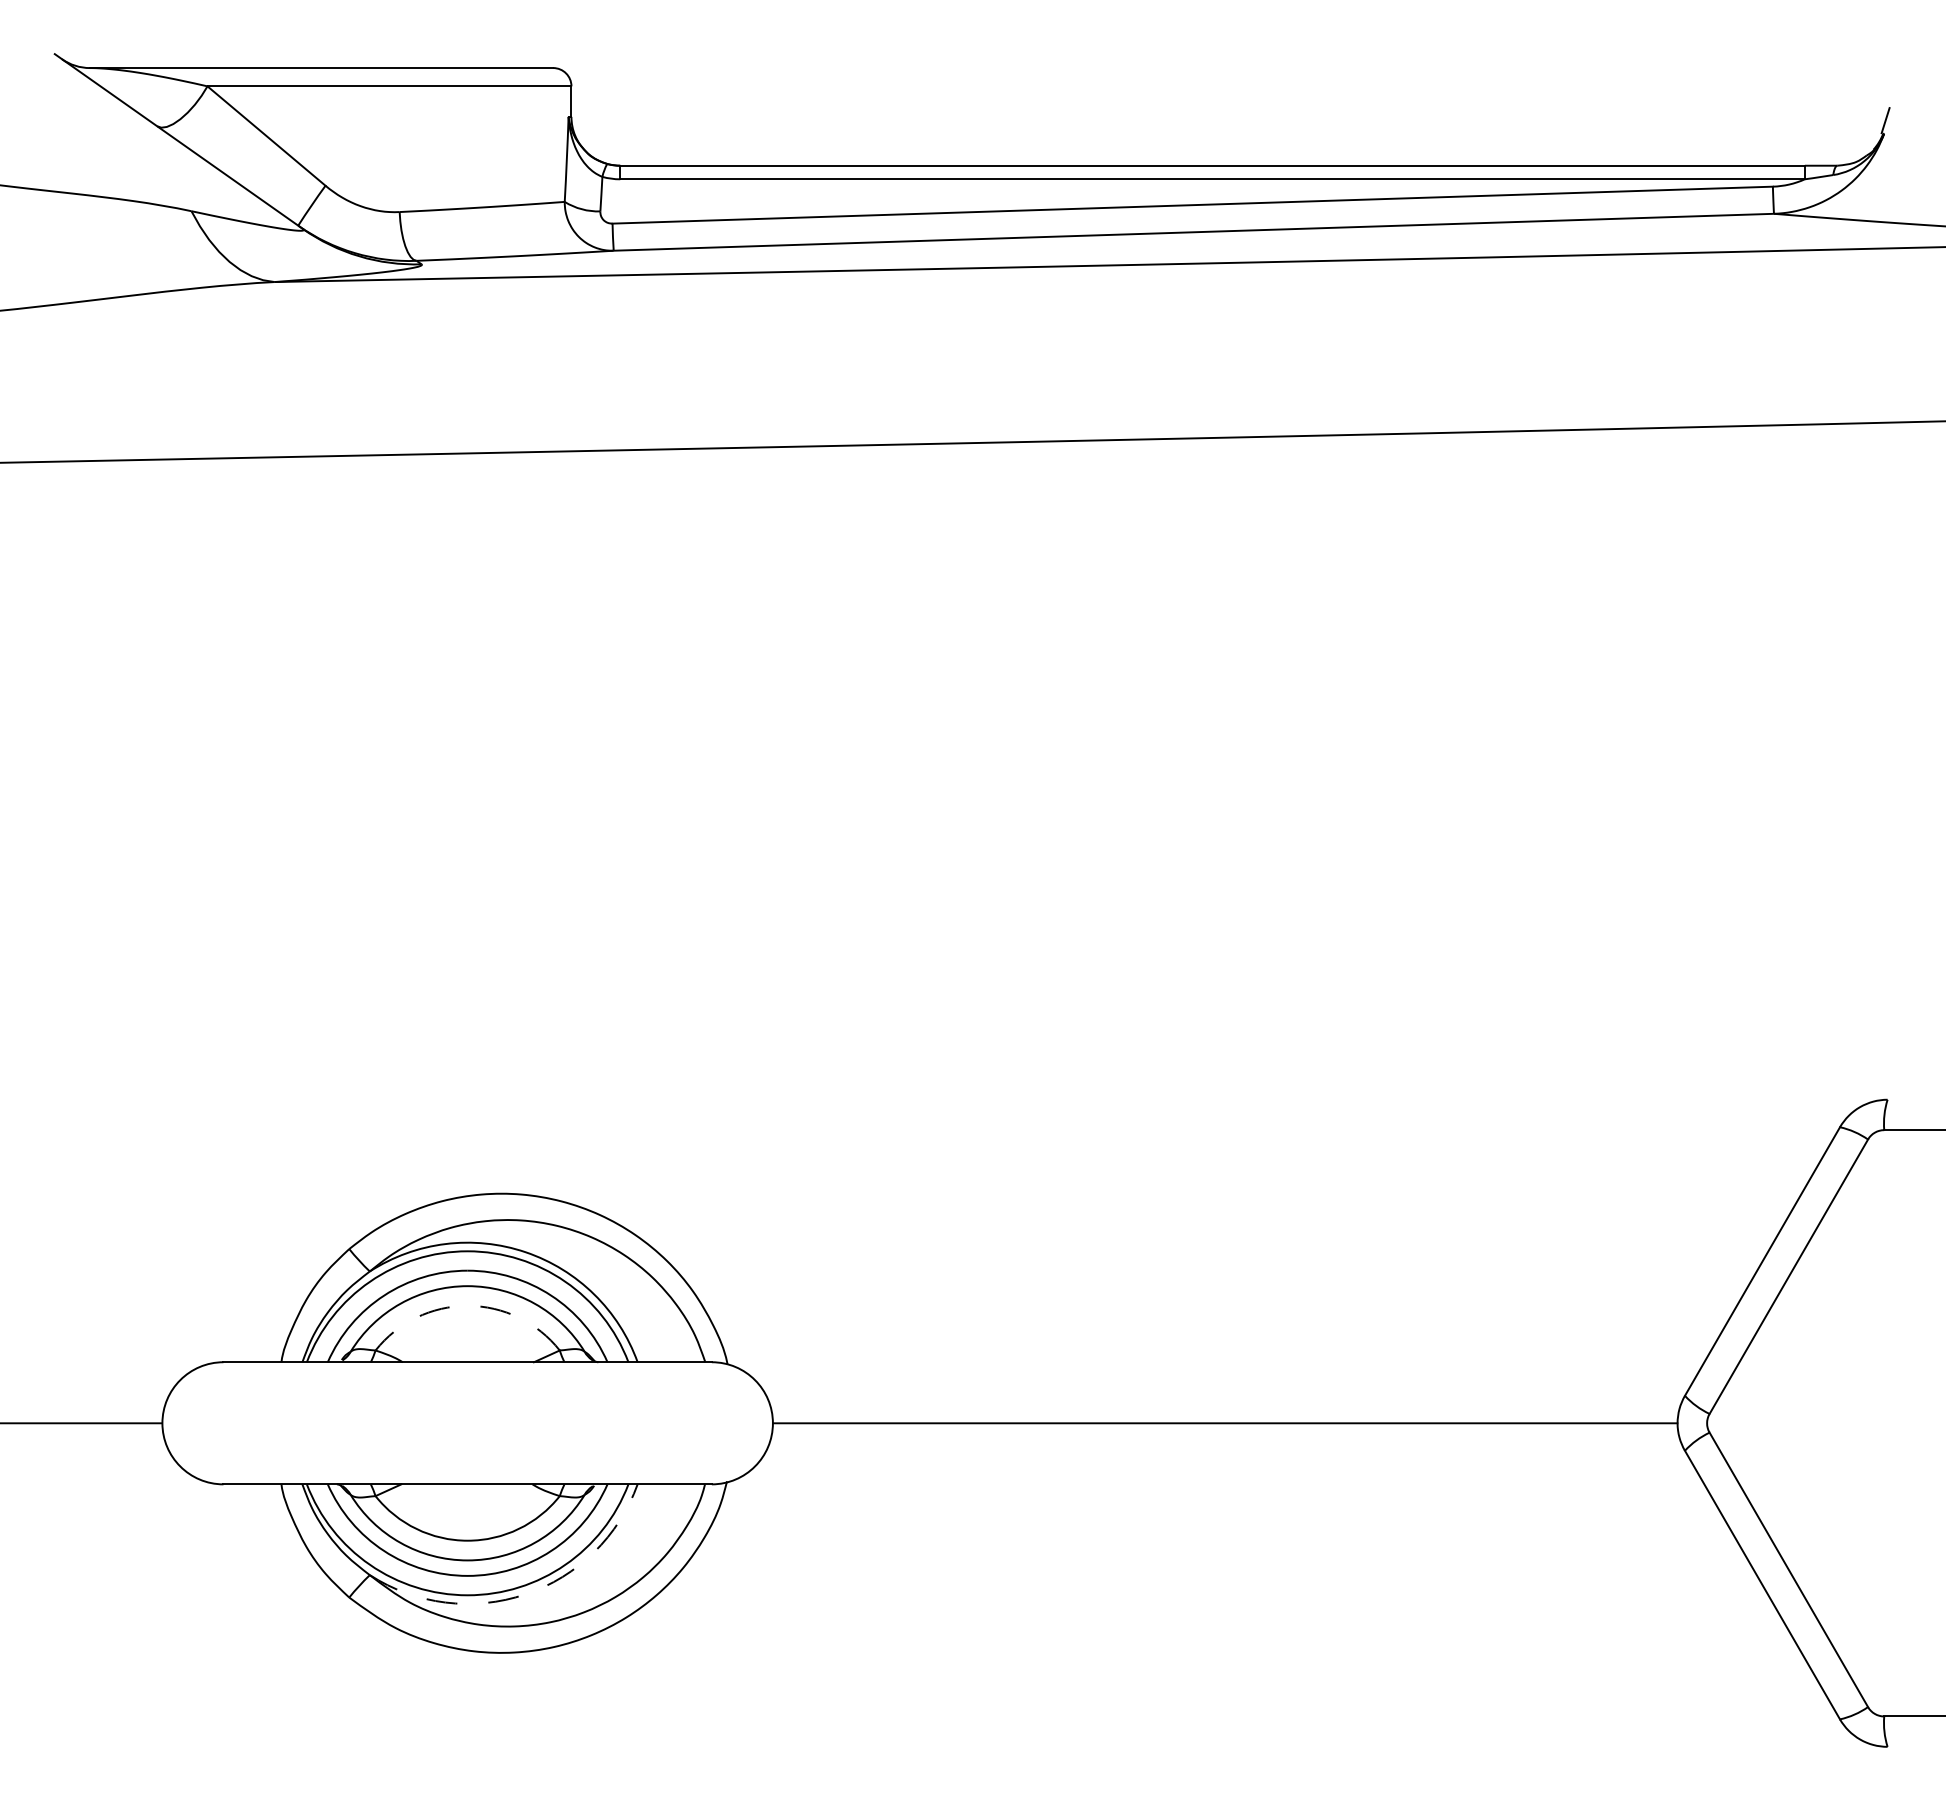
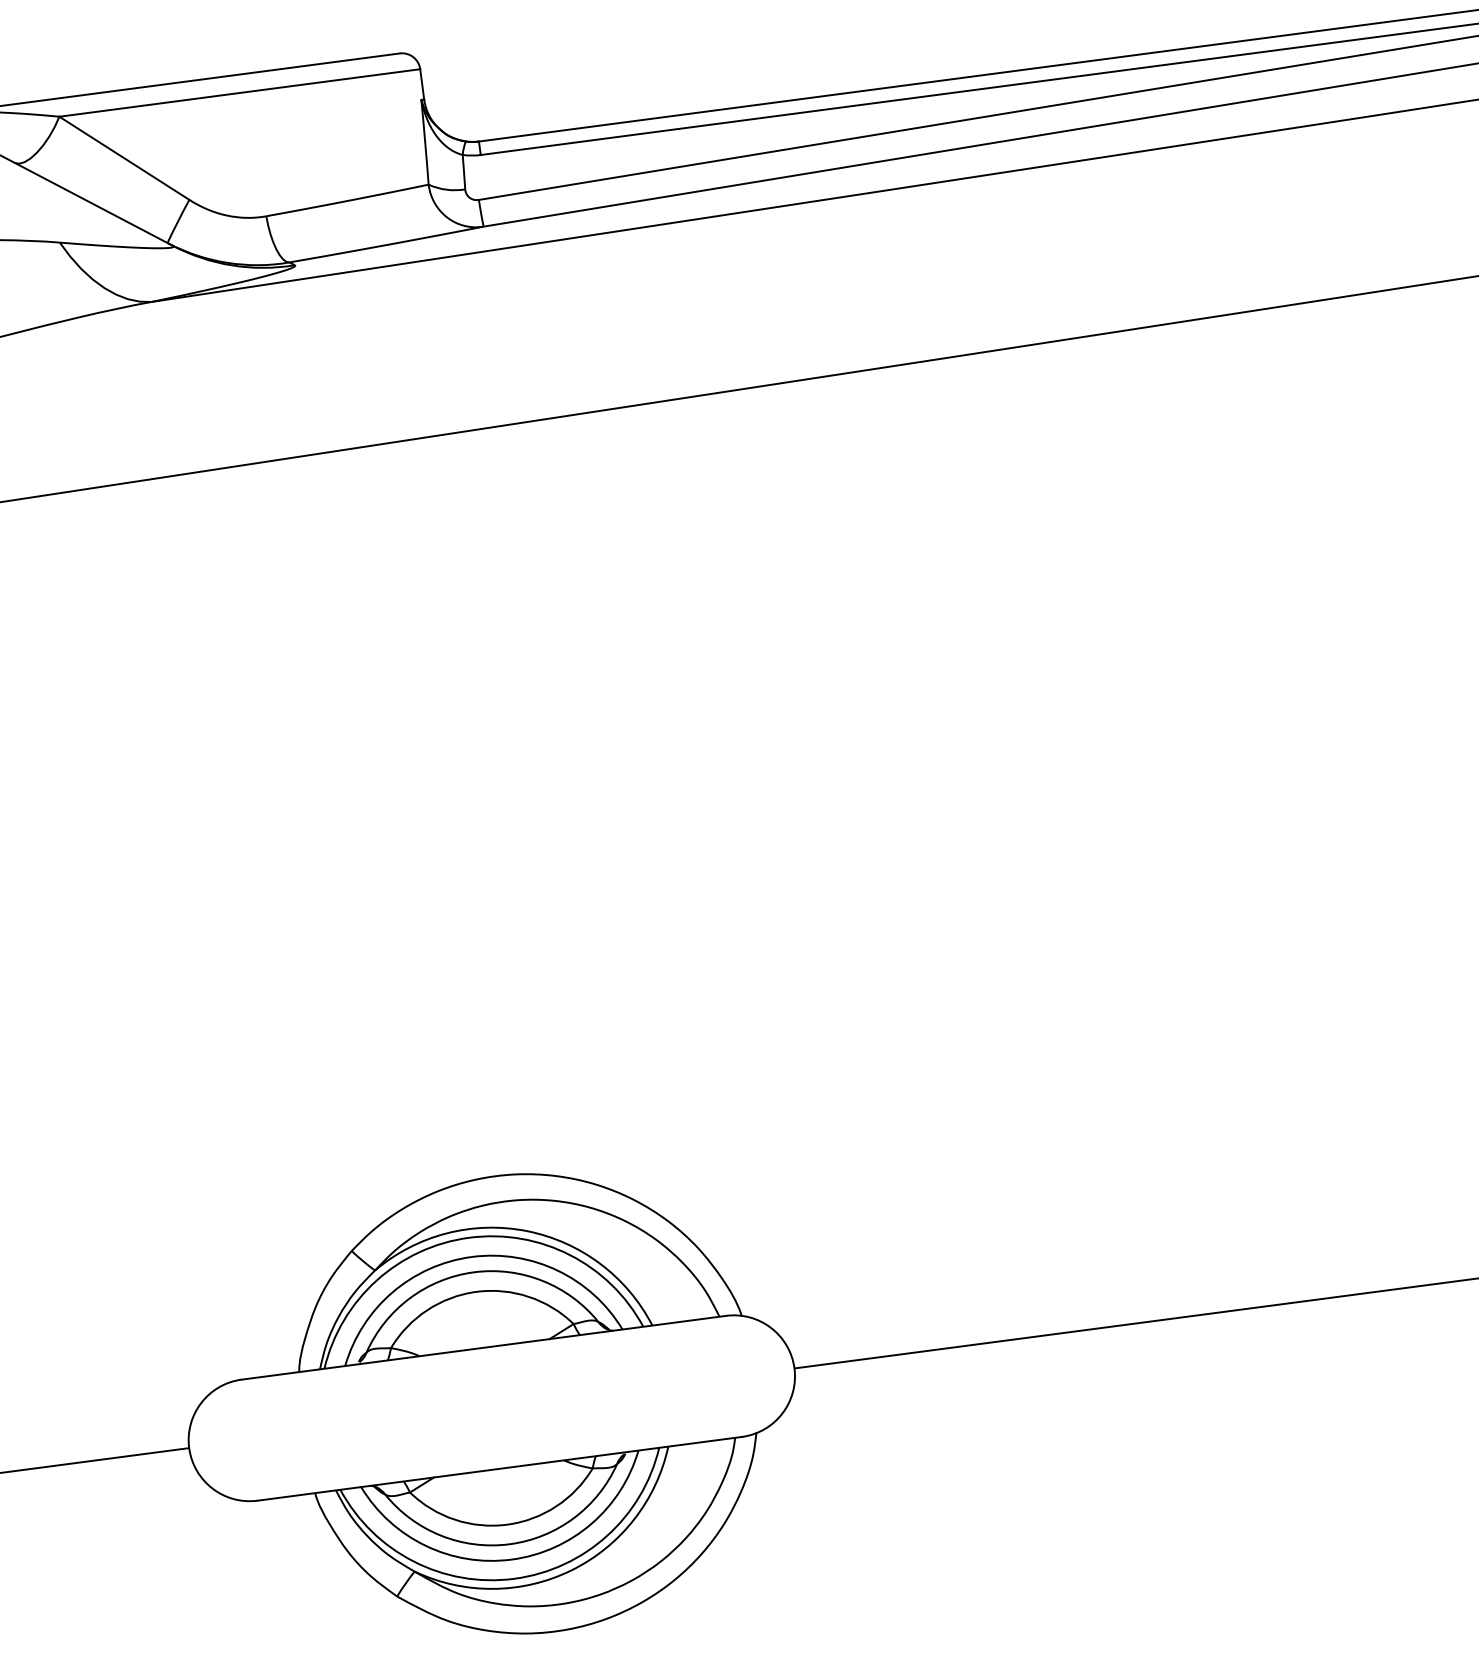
arc: (467, 1305) -> (476, 1291), dashed -> solid
arc: (525, 1594) -> (571, 1570), dashed -> solid

